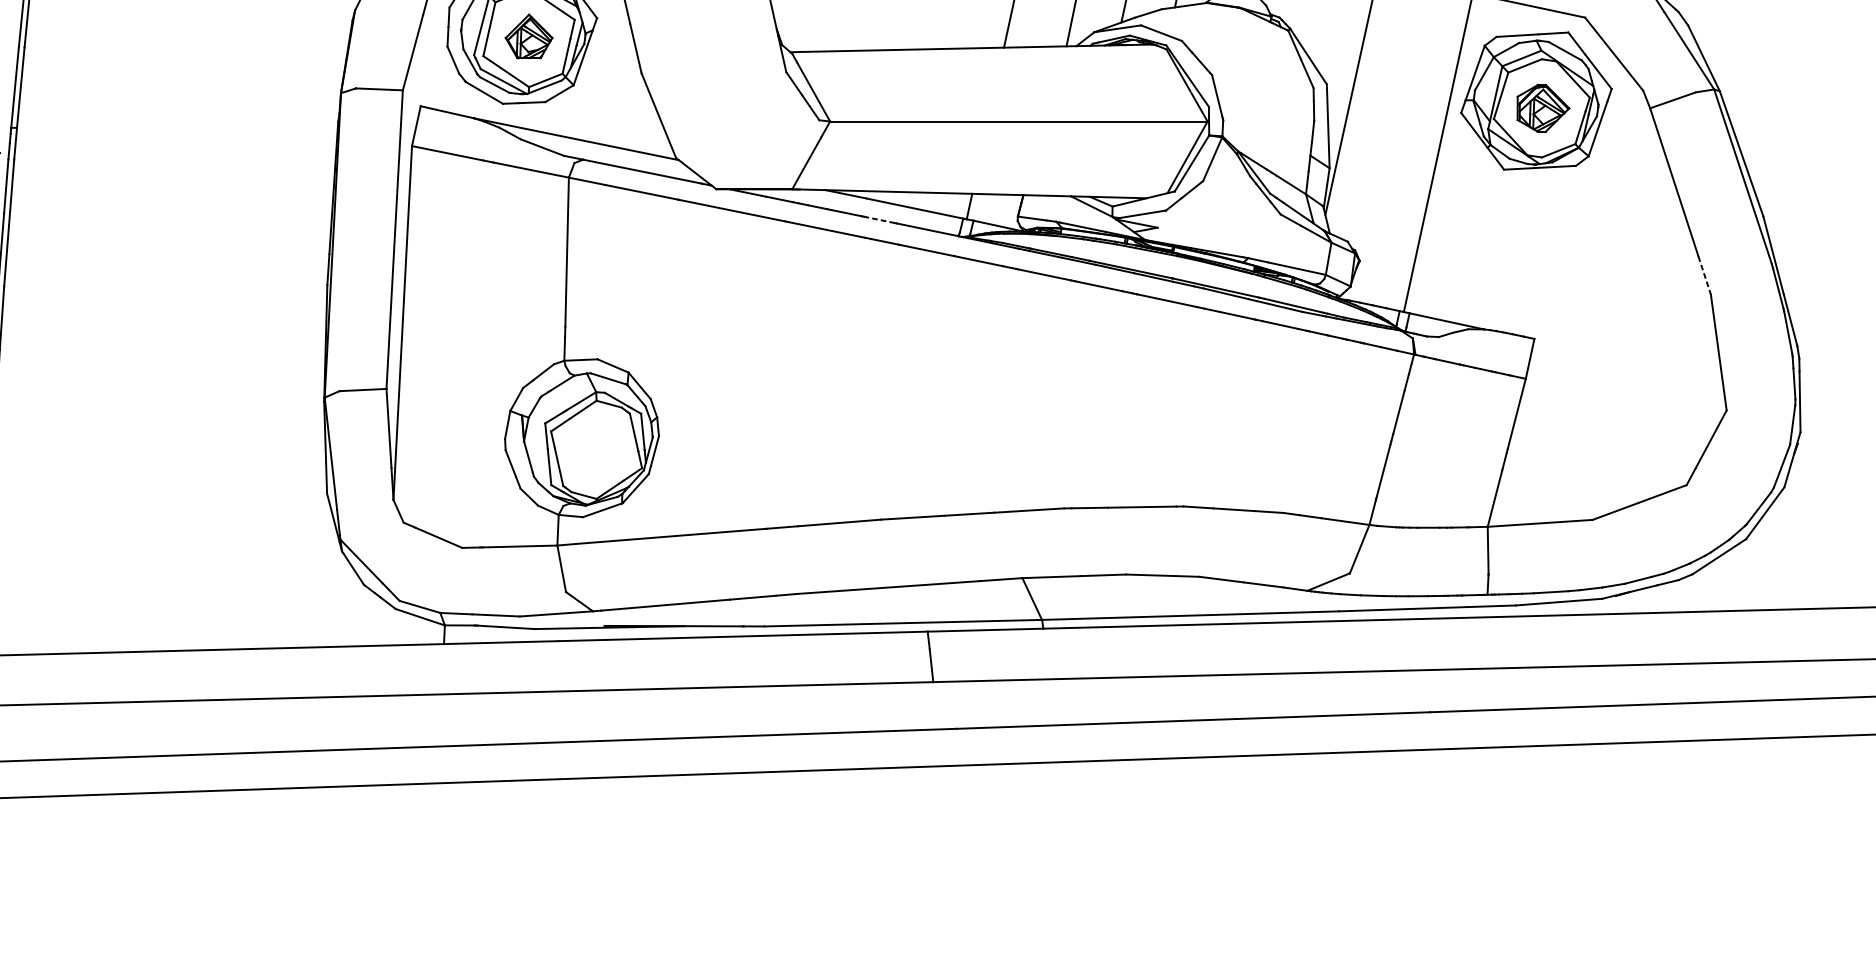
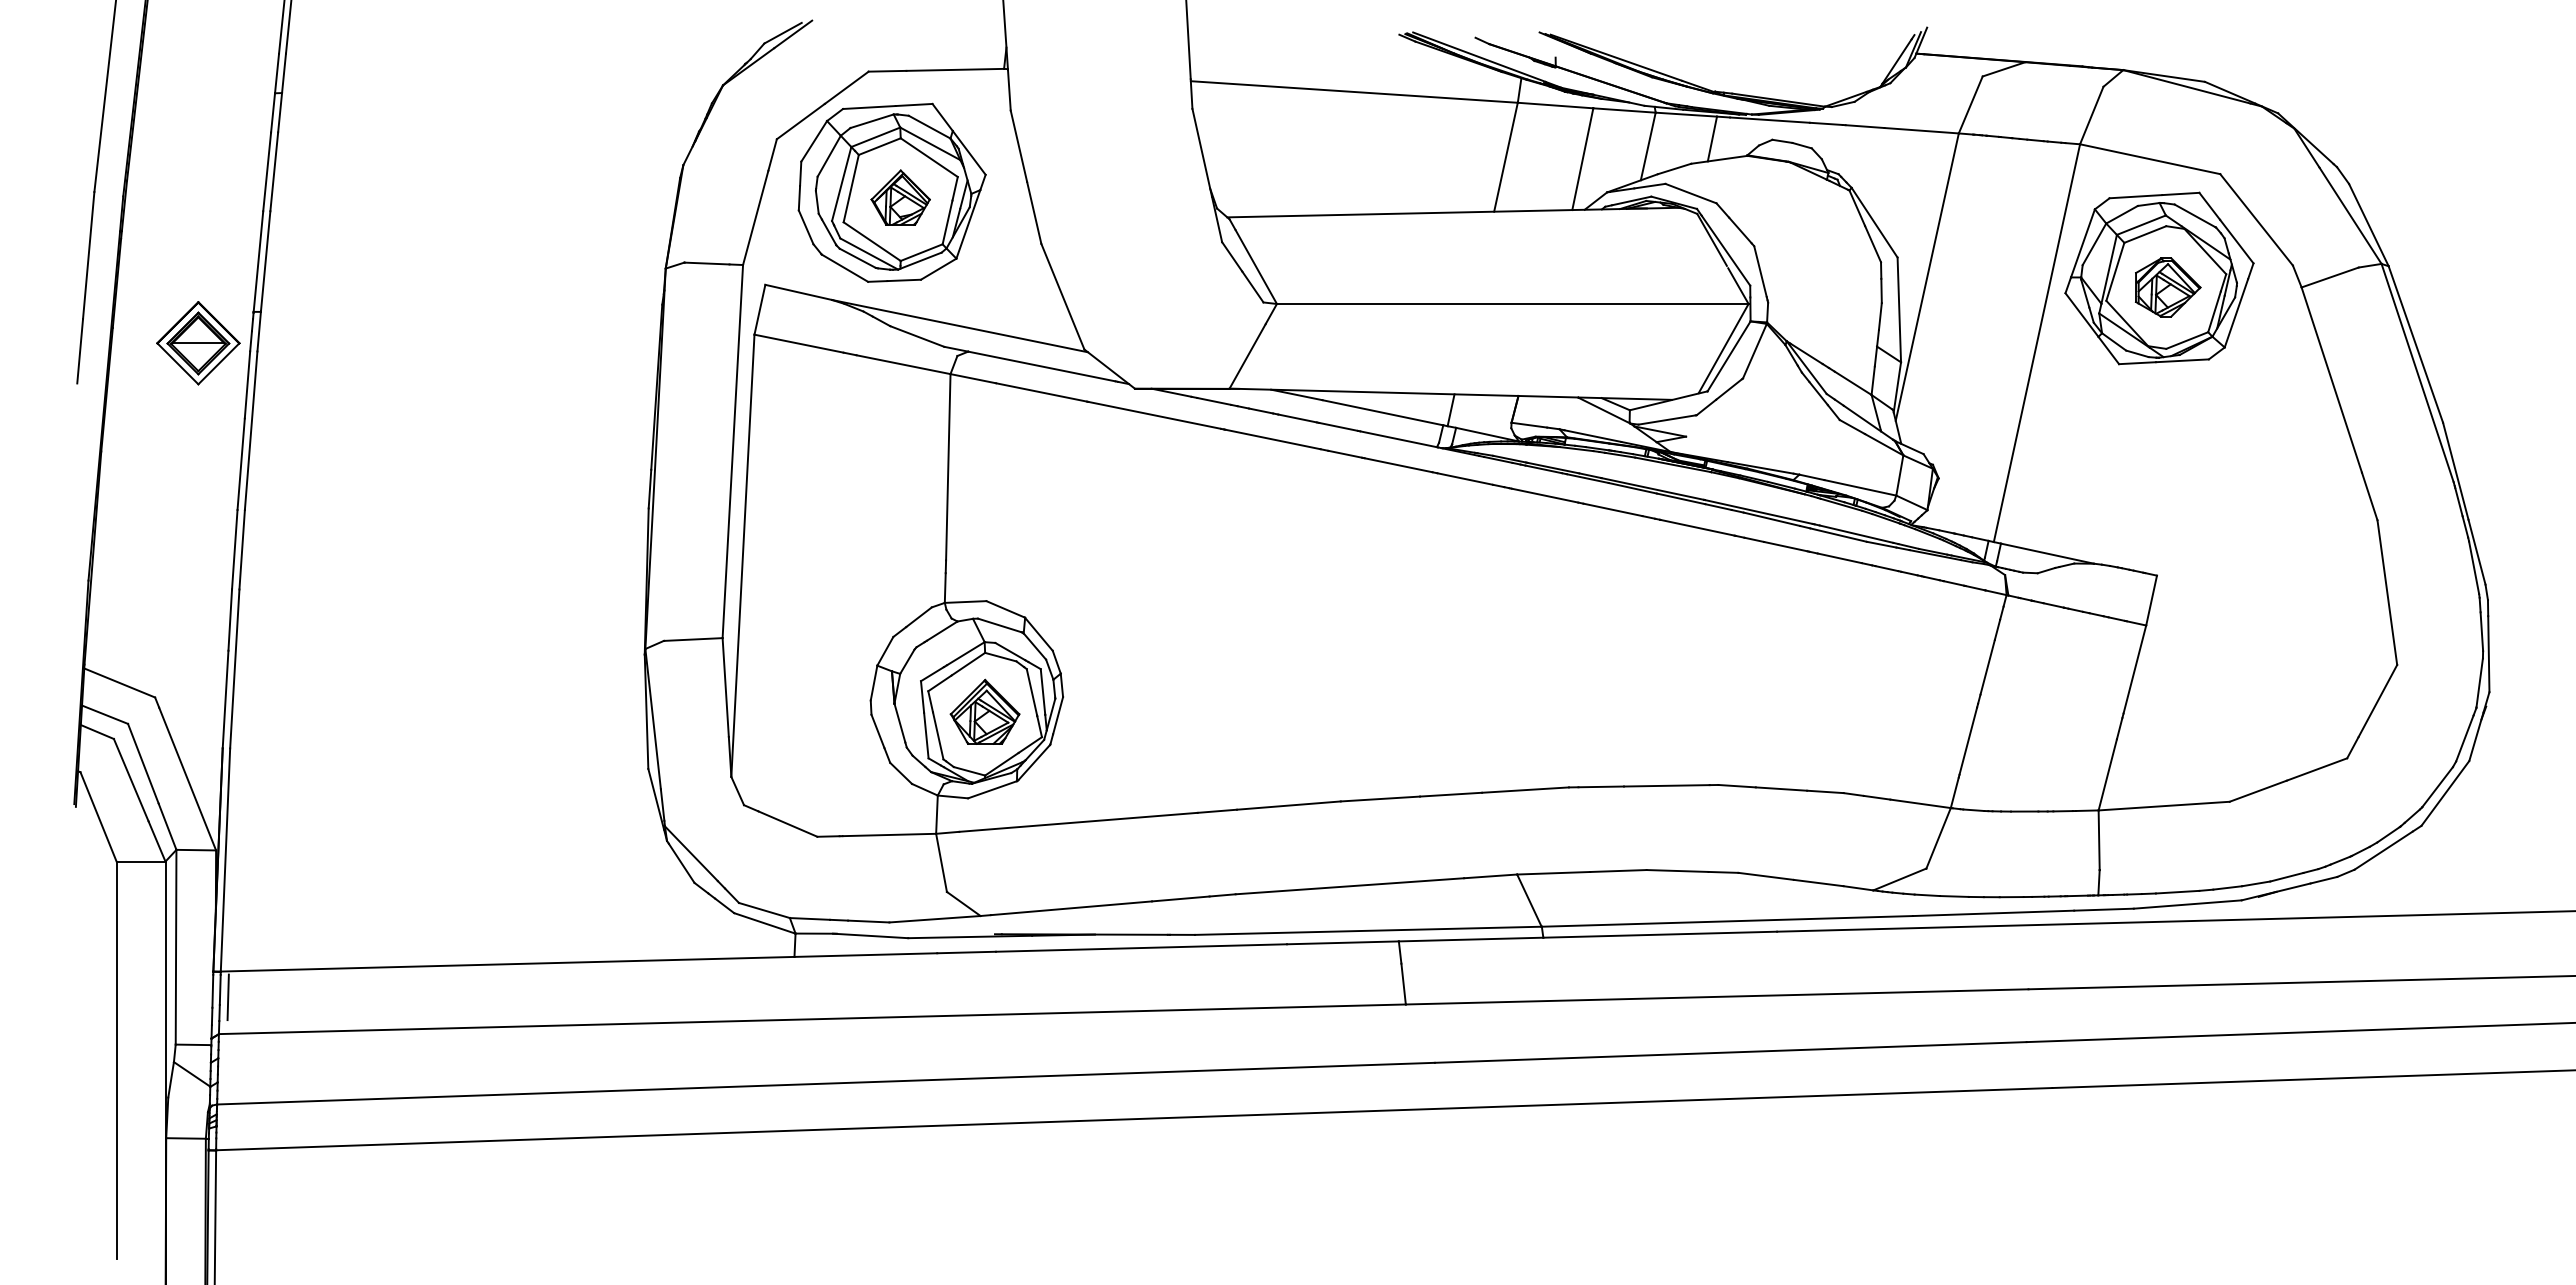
line: (879, 219) -> (1338, 426), dashed -> solid
line: (1704, 275) -> (2369, 496), dashed -> solid
part: (596, 447) -> (984, 711), added

